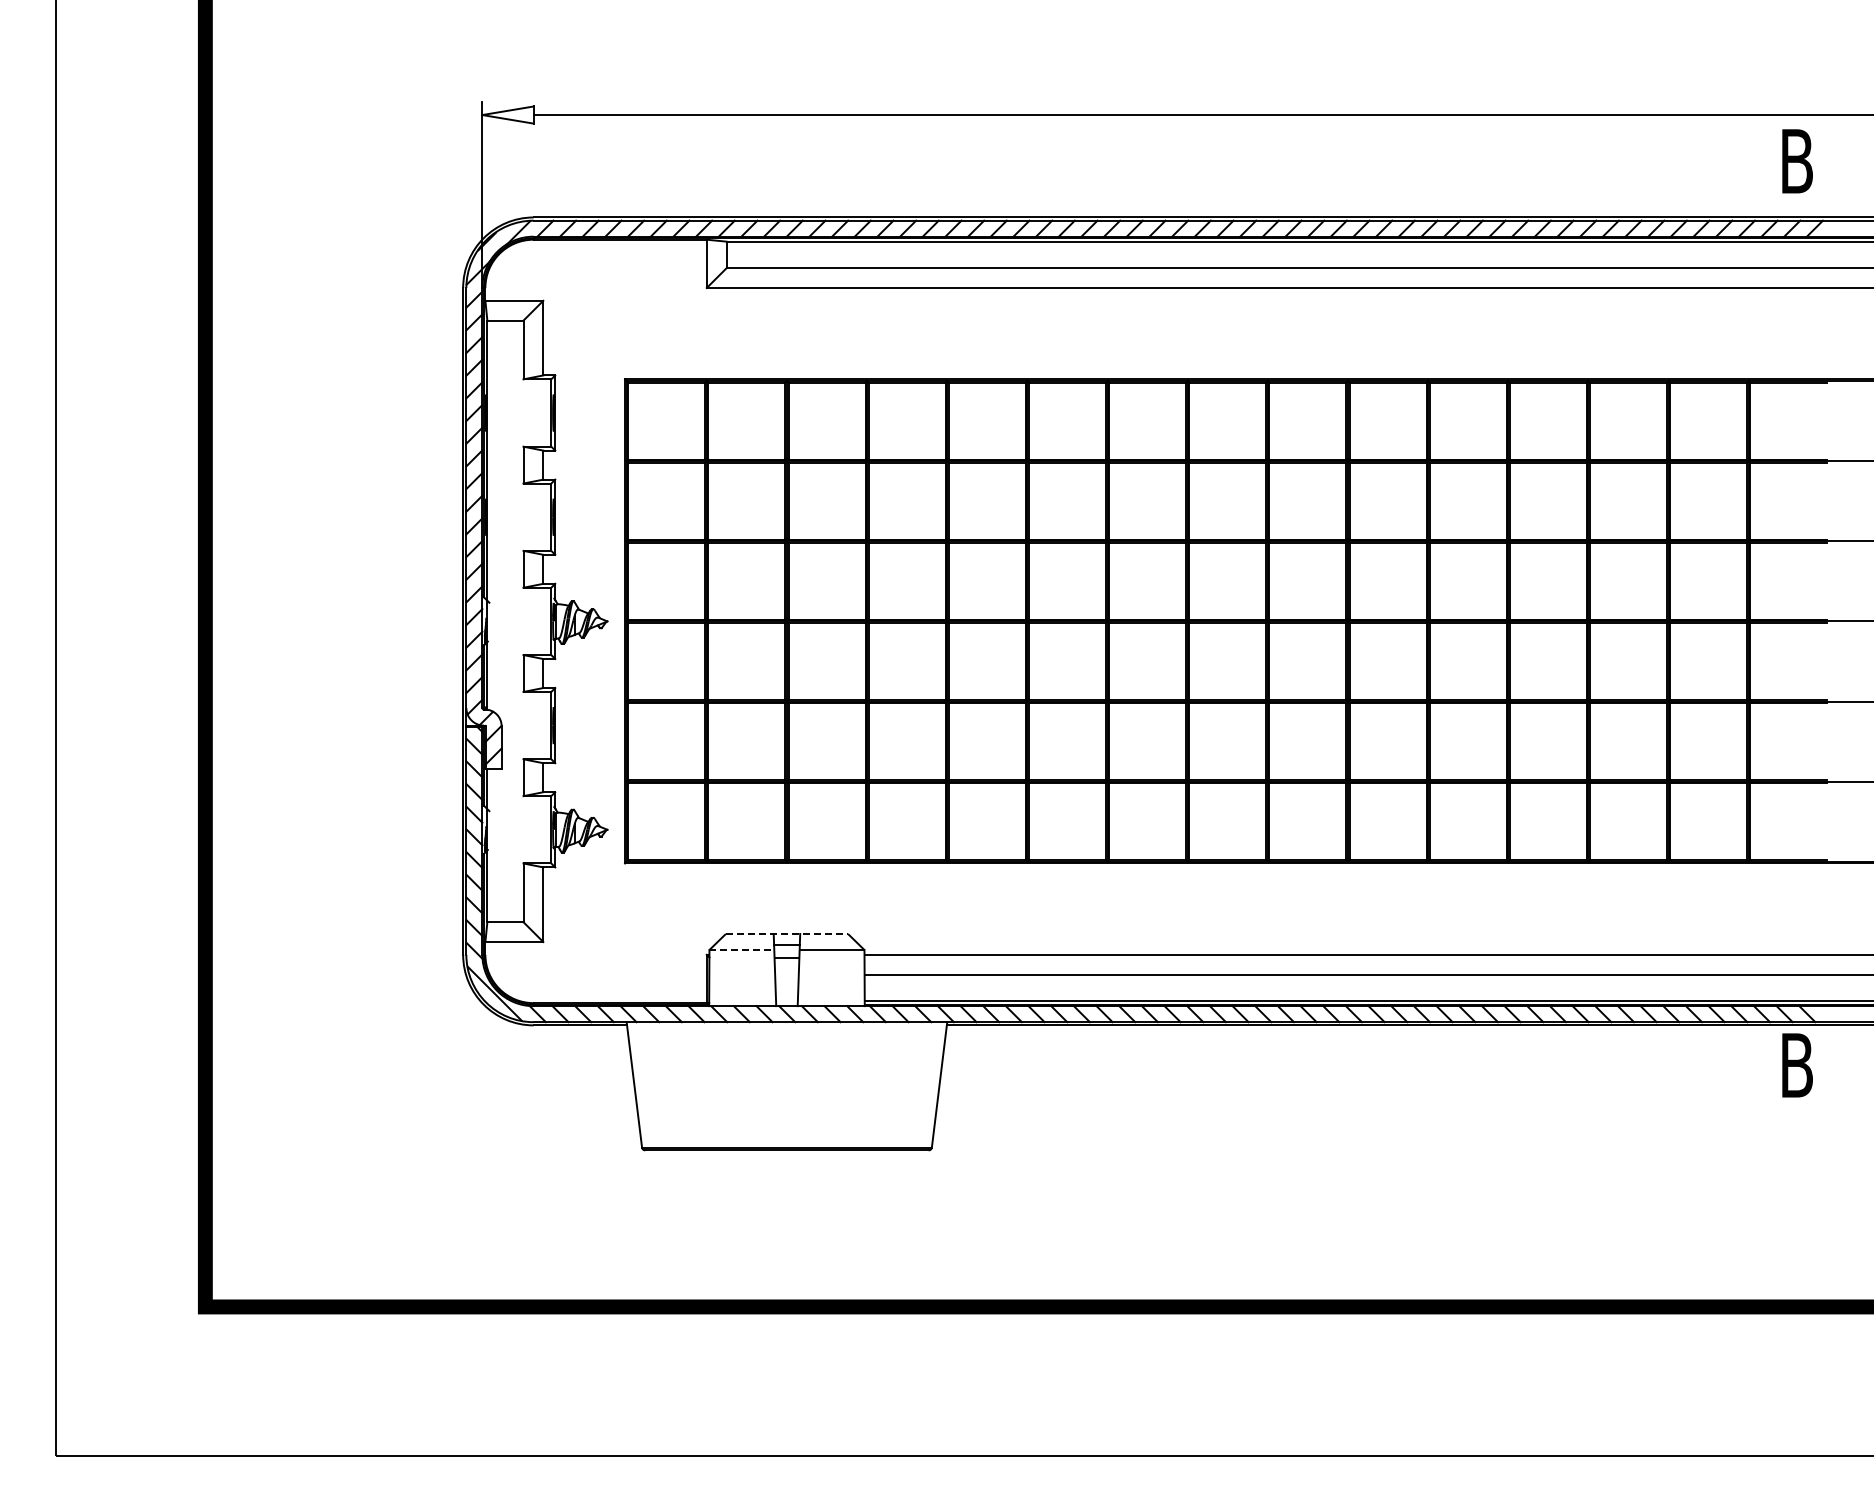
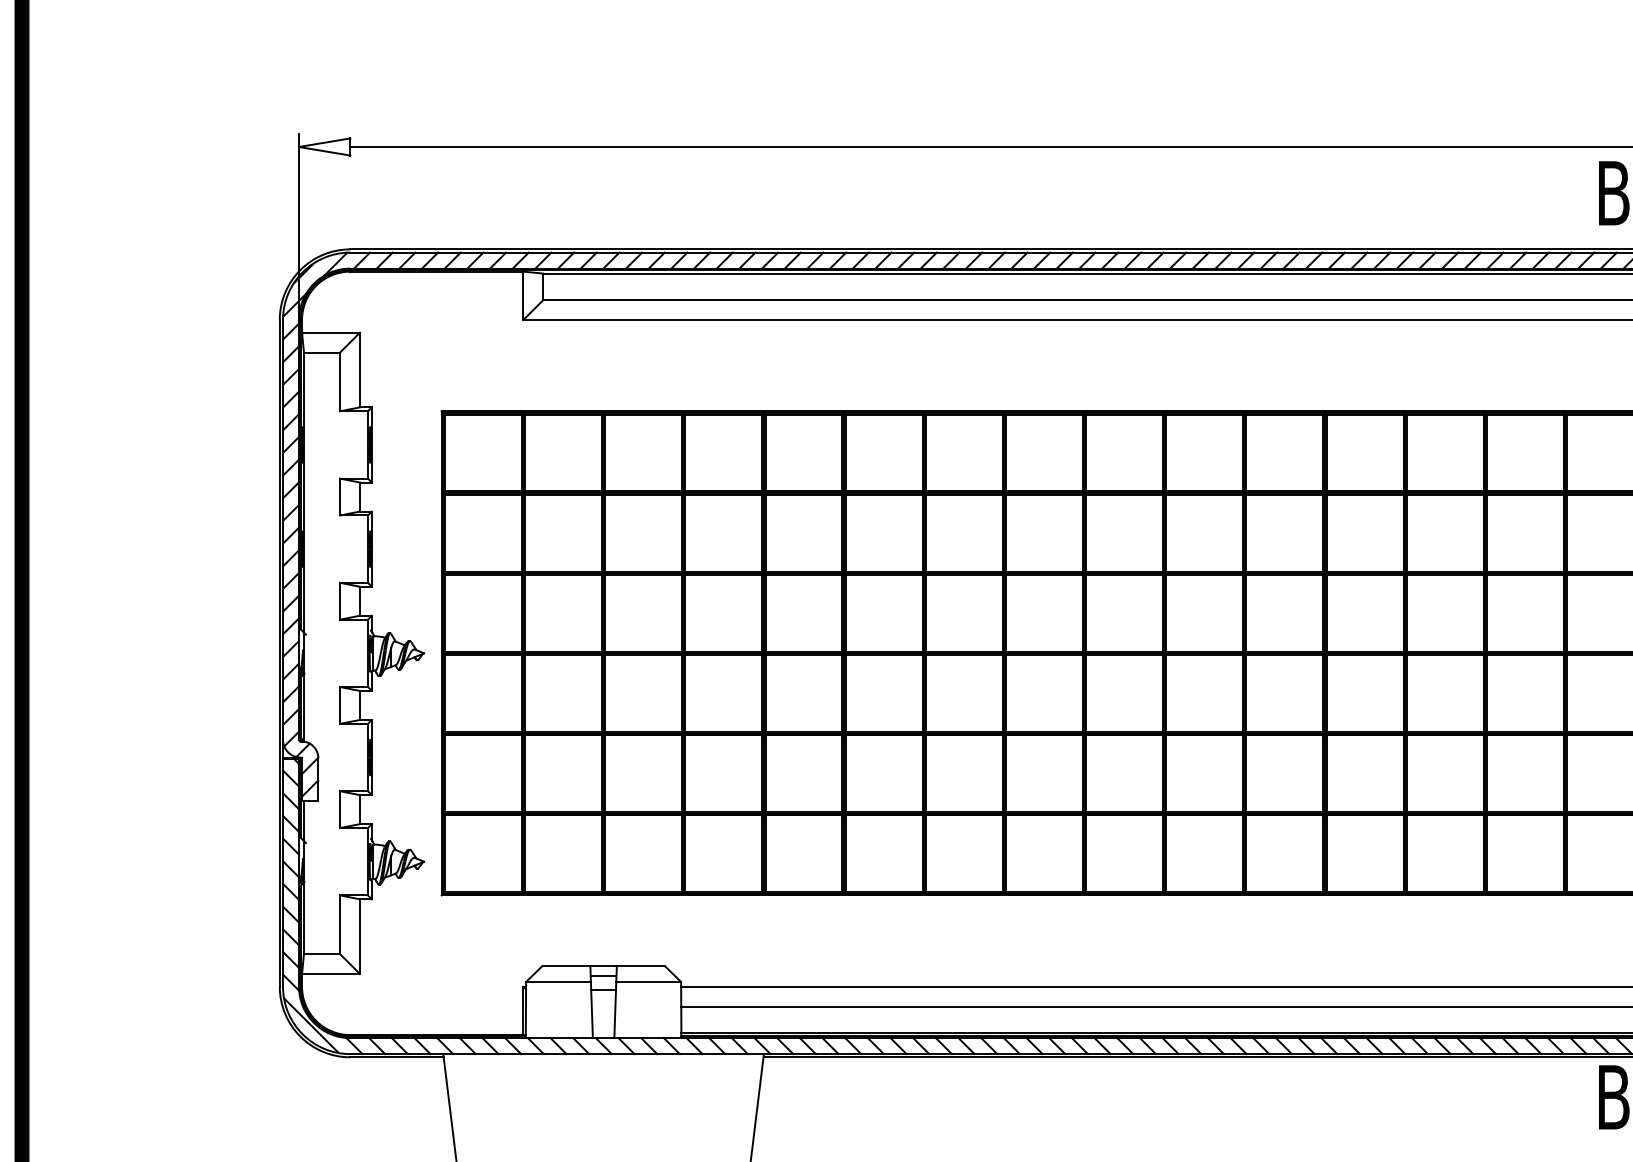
line: (787, 934) -> (604, 966), dashed -> solid
line: (742, 950) -> (559, 982), dashed -> solid

